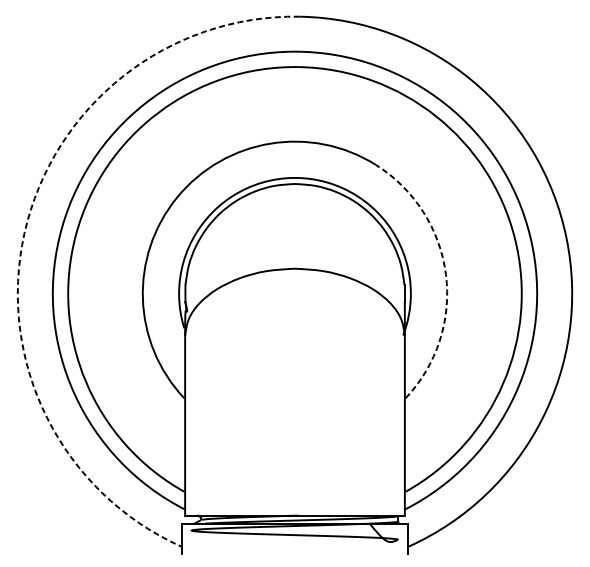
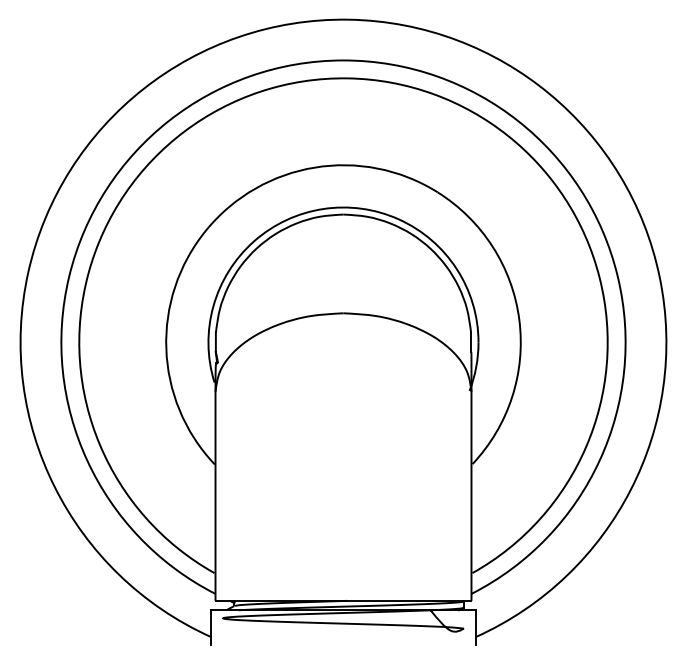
arc: (24, 233) -> (28, 272), dashed -> solid
arc: (446, 274) -> (519, 320), dashed -> solid

